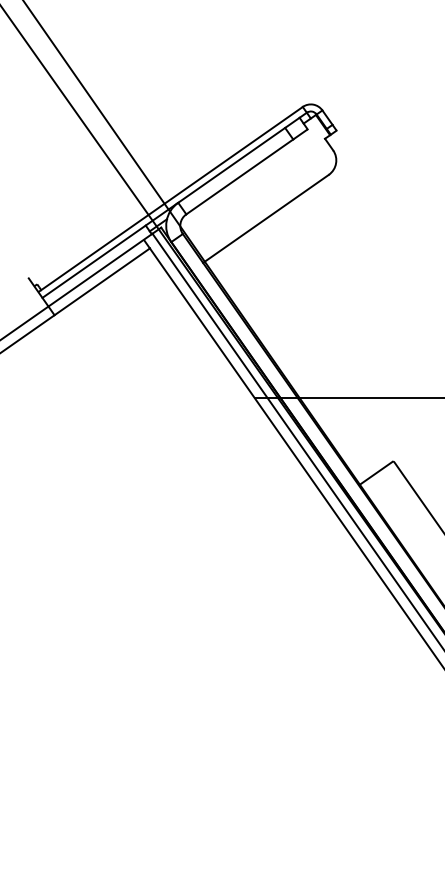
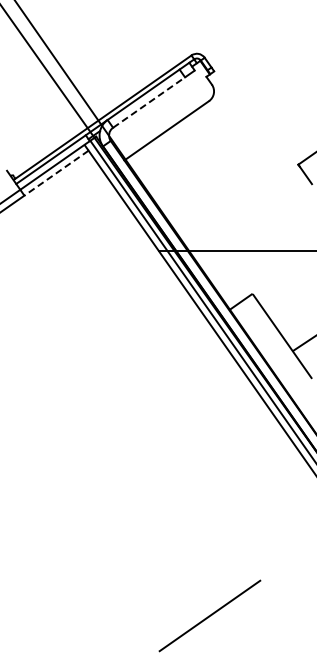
line: (240, 176) -> (149, 102), solid -> dashed
line: (102, 282) -> (56, 173), solid -> dashed

